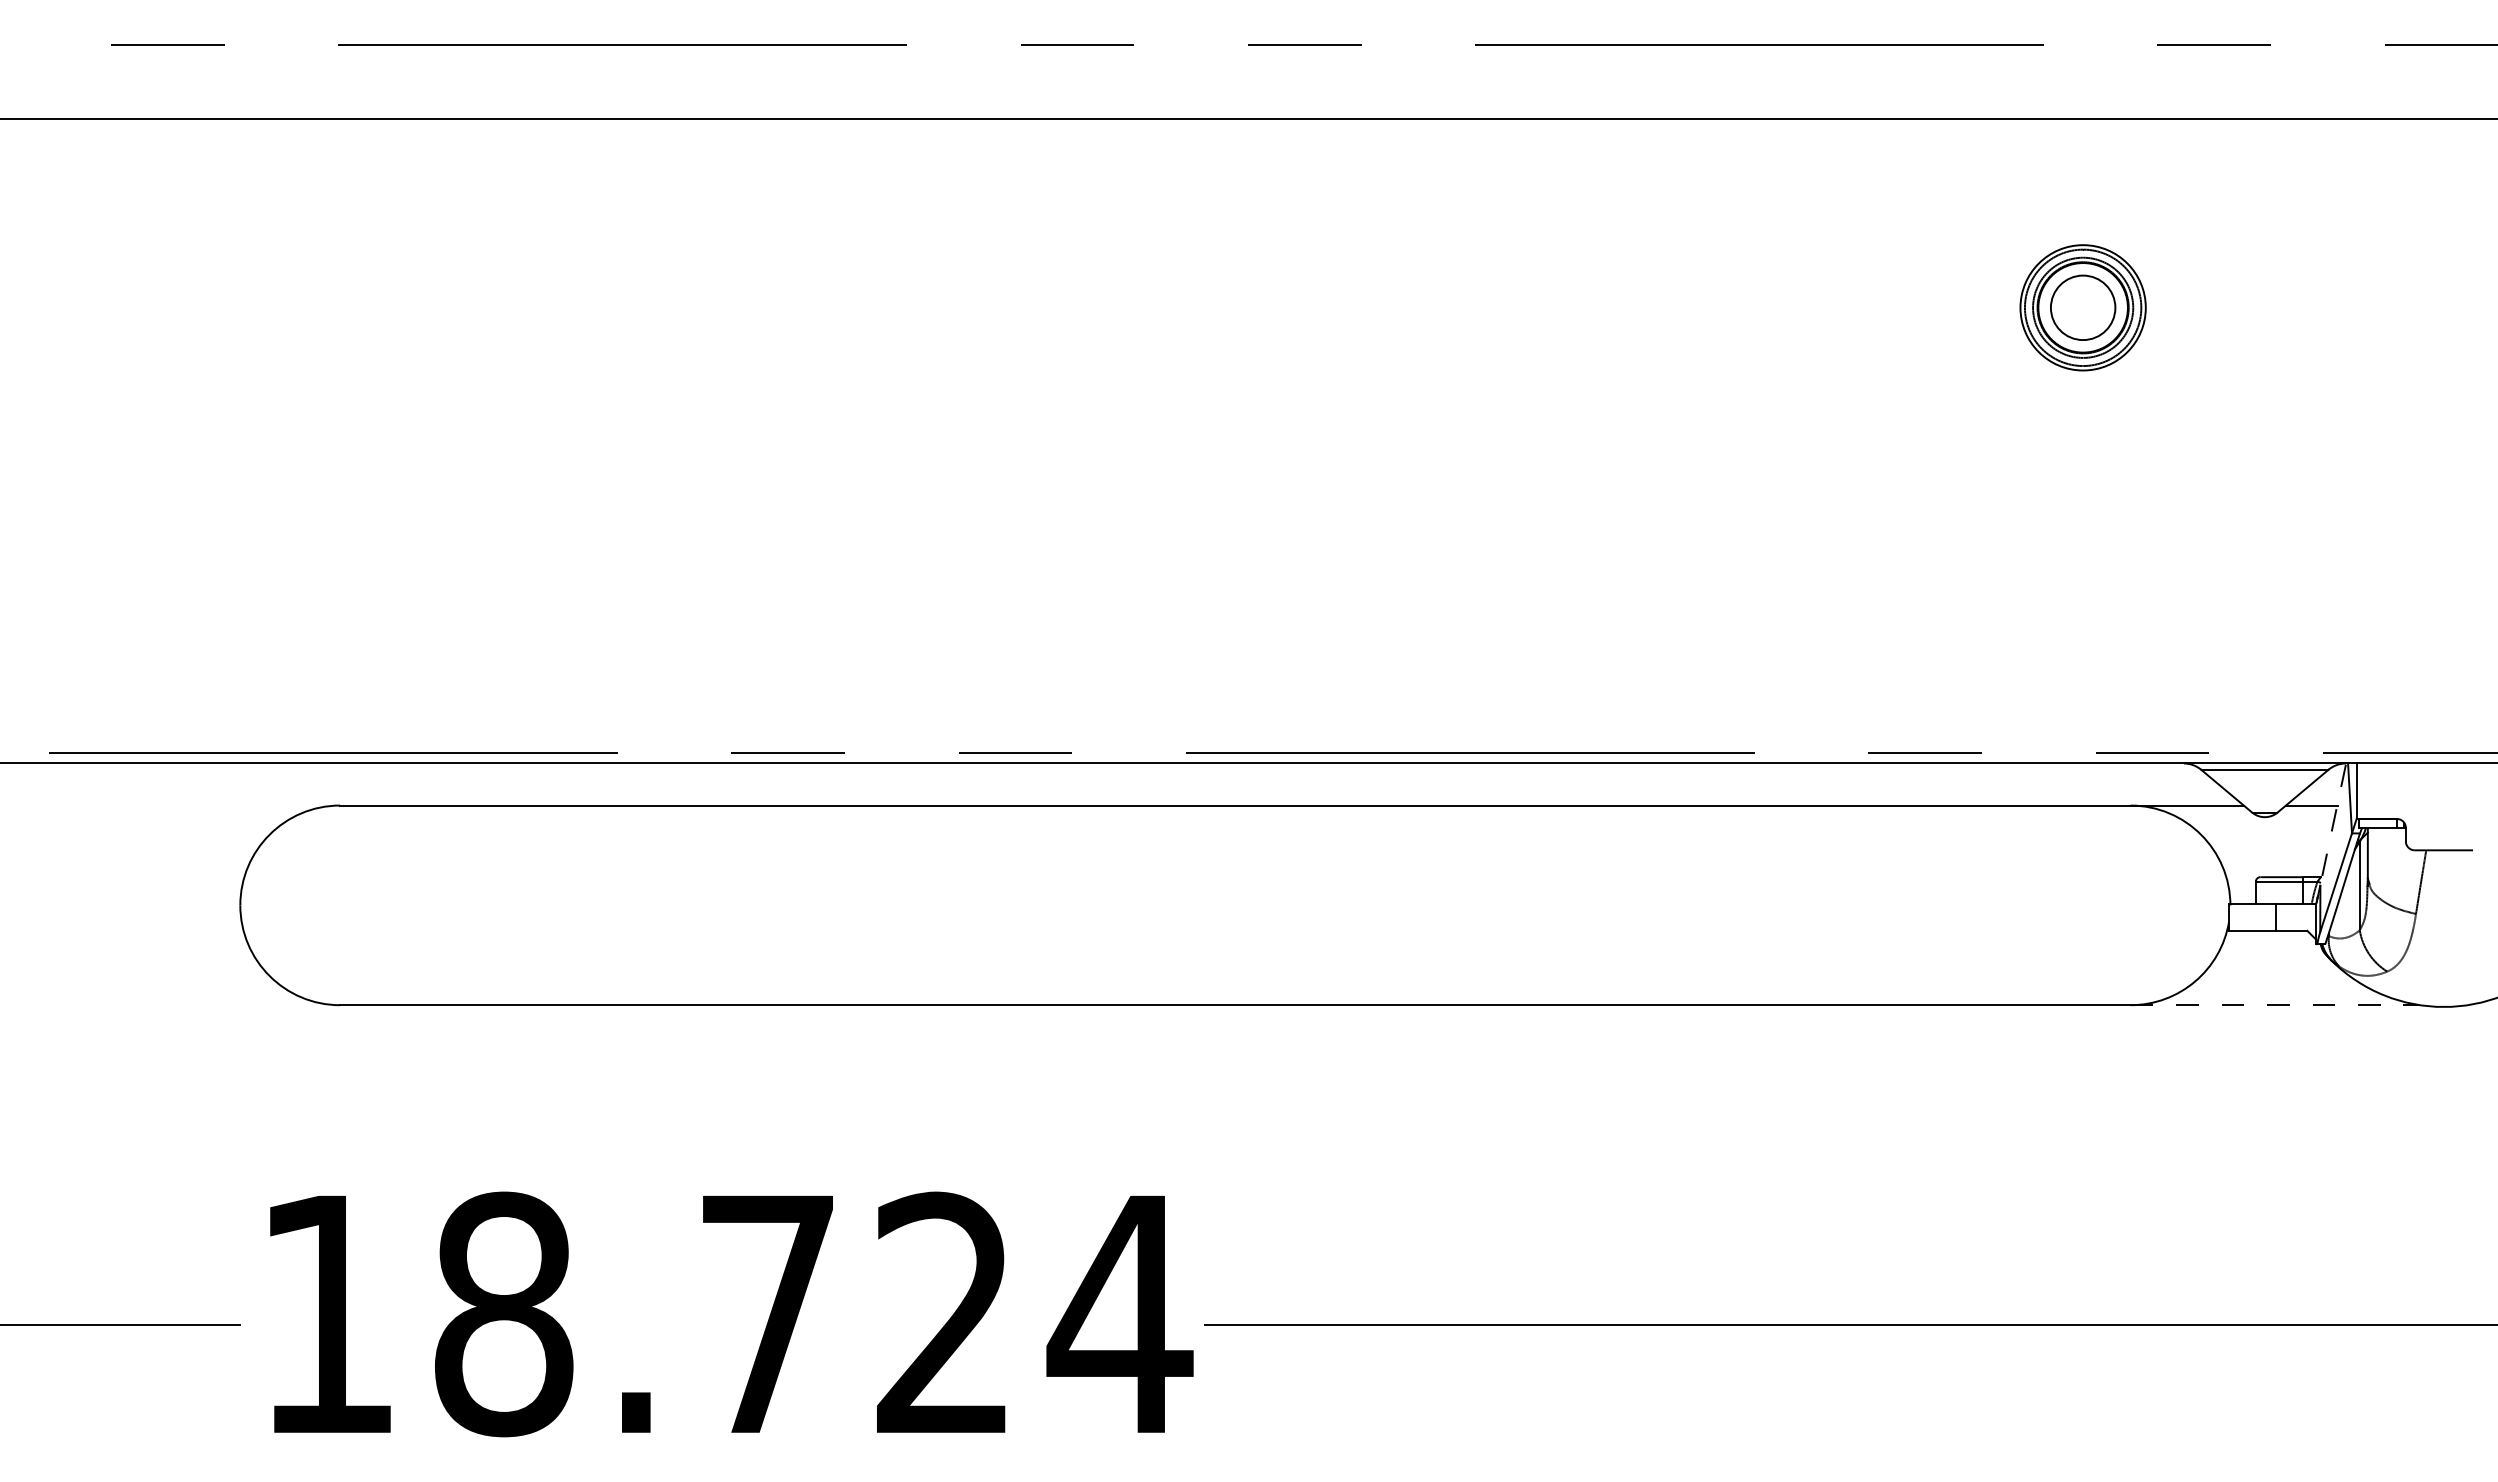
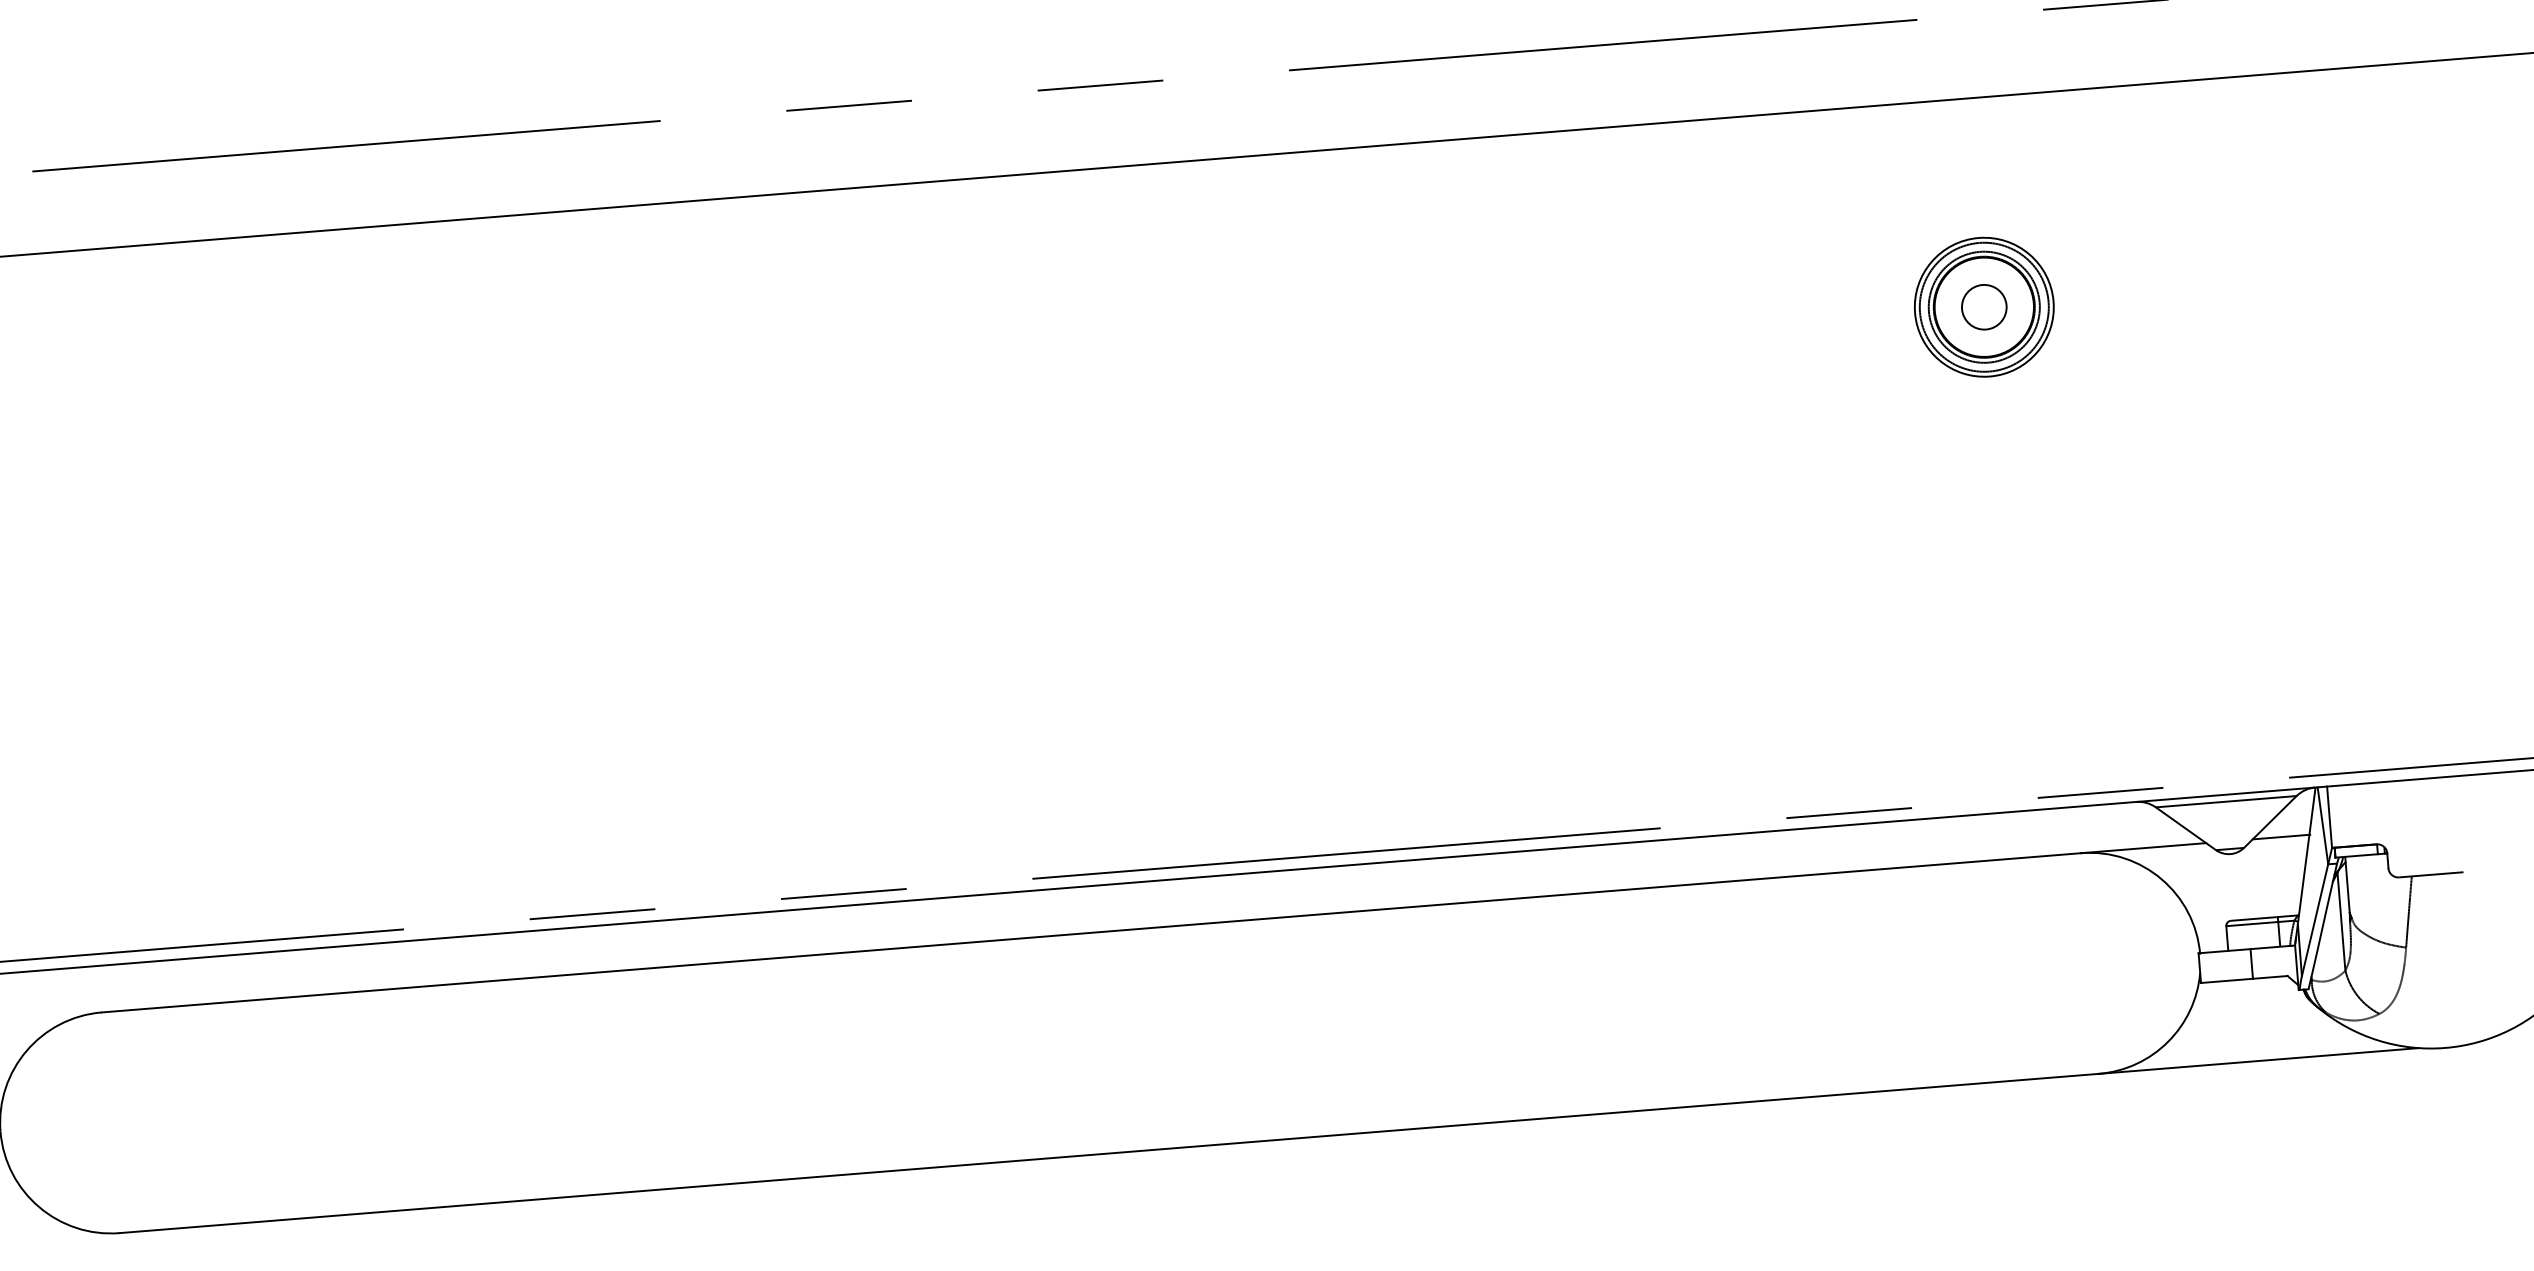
circle: (2083, 307) -> (1984, 306), size x0.62
line: (2333, 825) -> (2307, 857), dashed -> solid
line: (2275, 1005) -> (2258, 1061), dashed -> solid

